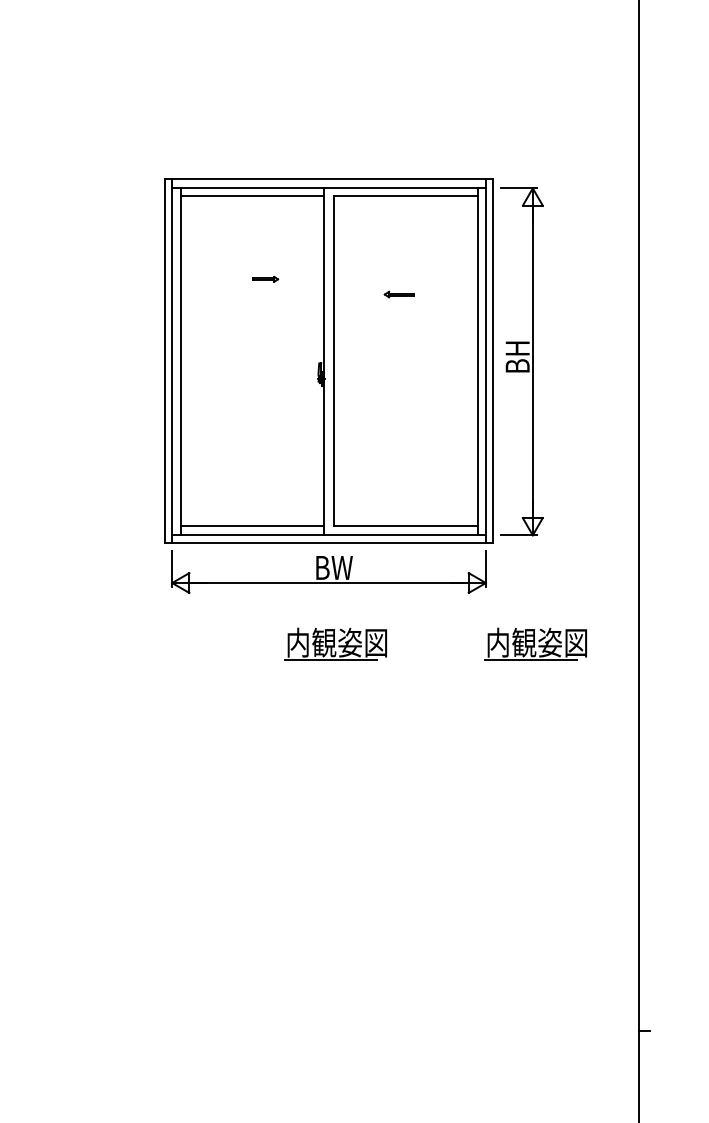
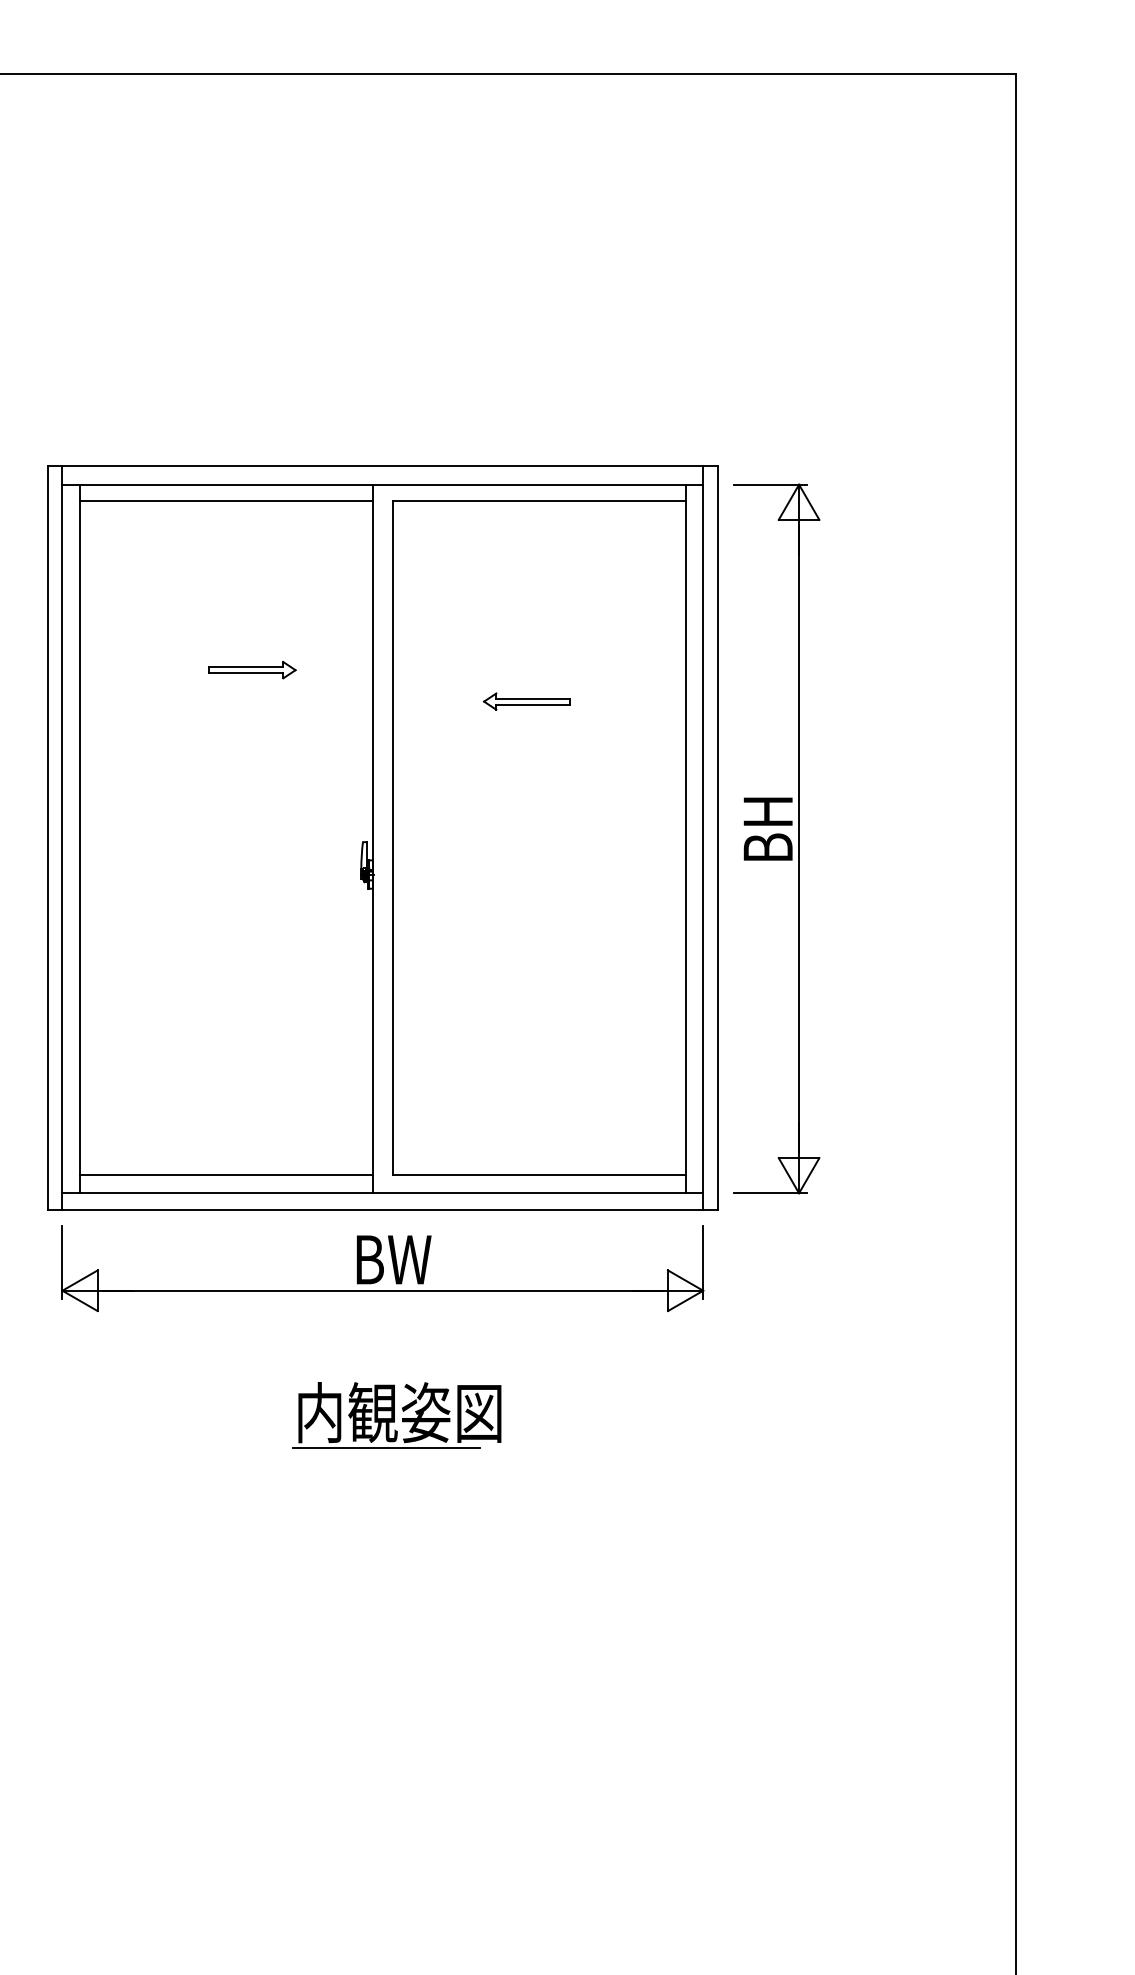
part: (265, 279) -> (253, 670), size x1.67
part: (399, 294) -> (526, 701), size x1.43
part: (535, 643) -> (804, 1414), removed

